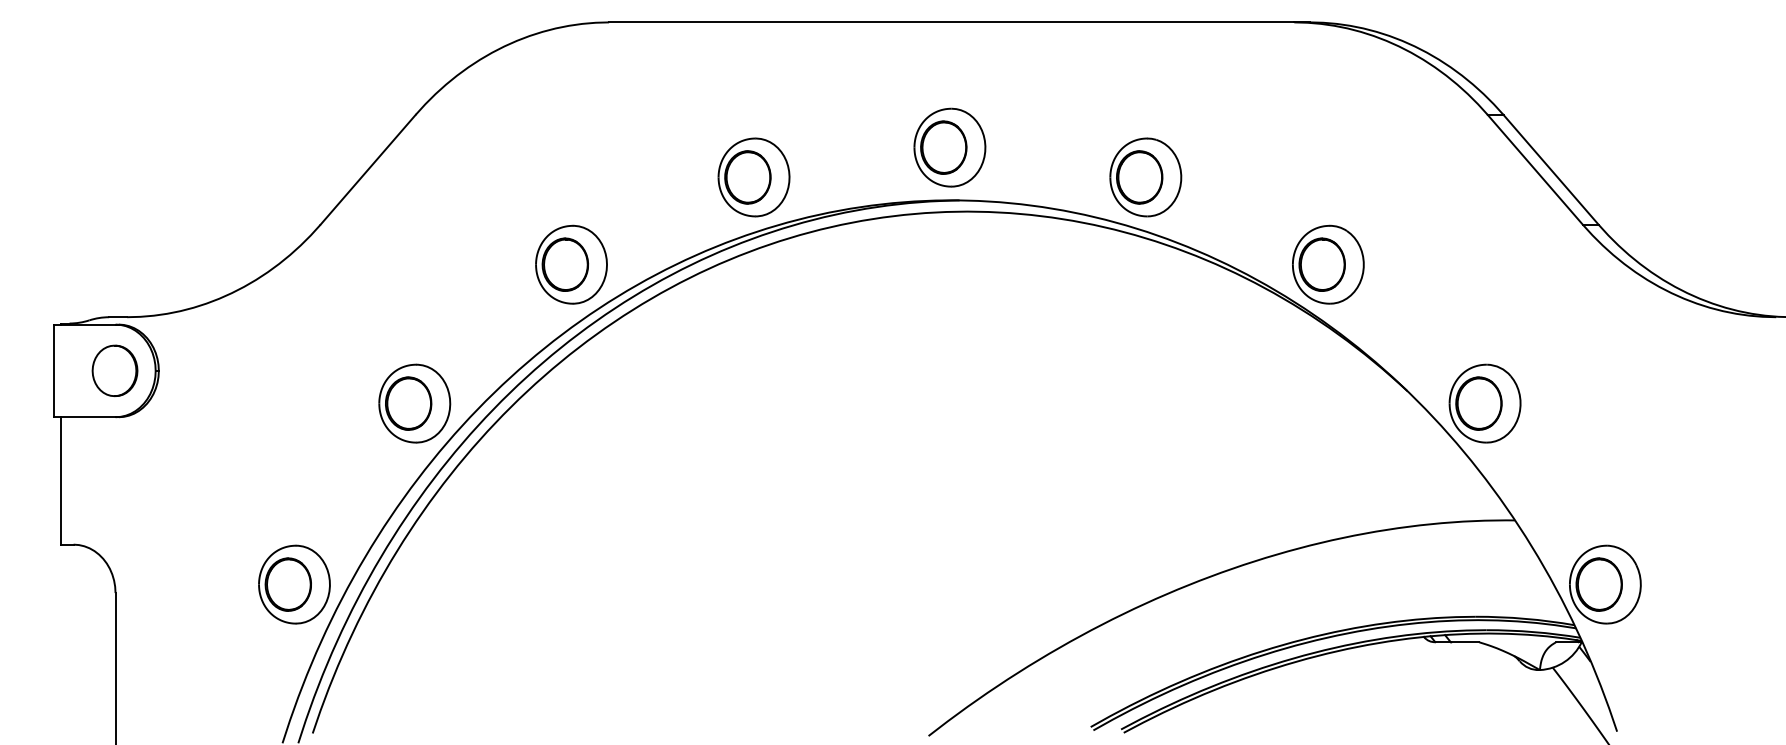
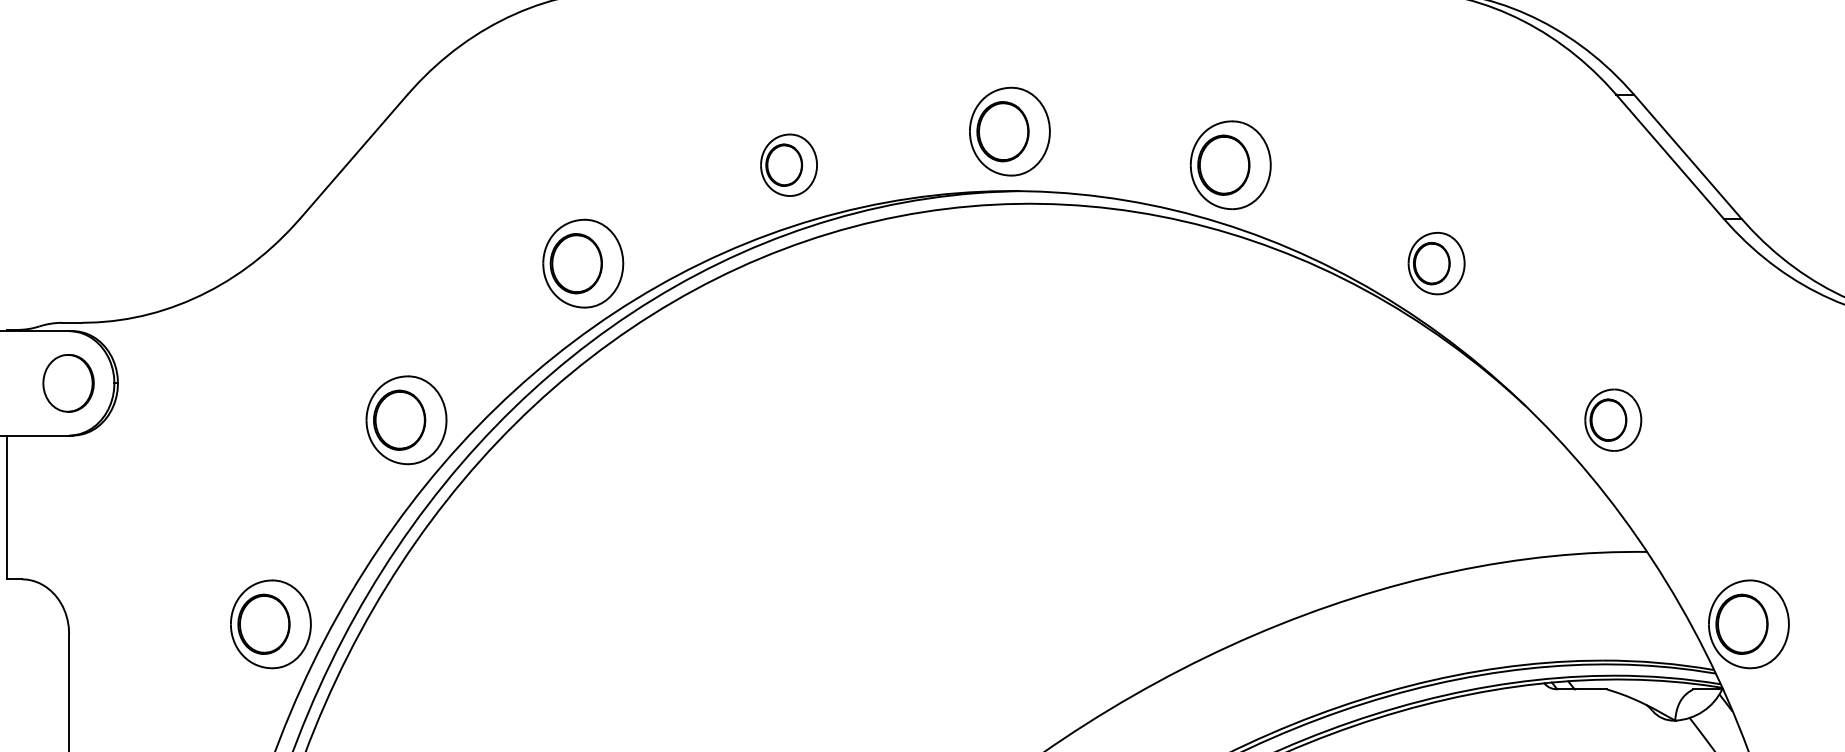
part: (753, 177) -> (788, 165), size x0.7
part: (1328, 264) -> (1436, 263), size x0.7
part: (1484, 403) -> (1612, 420), size x0.7

